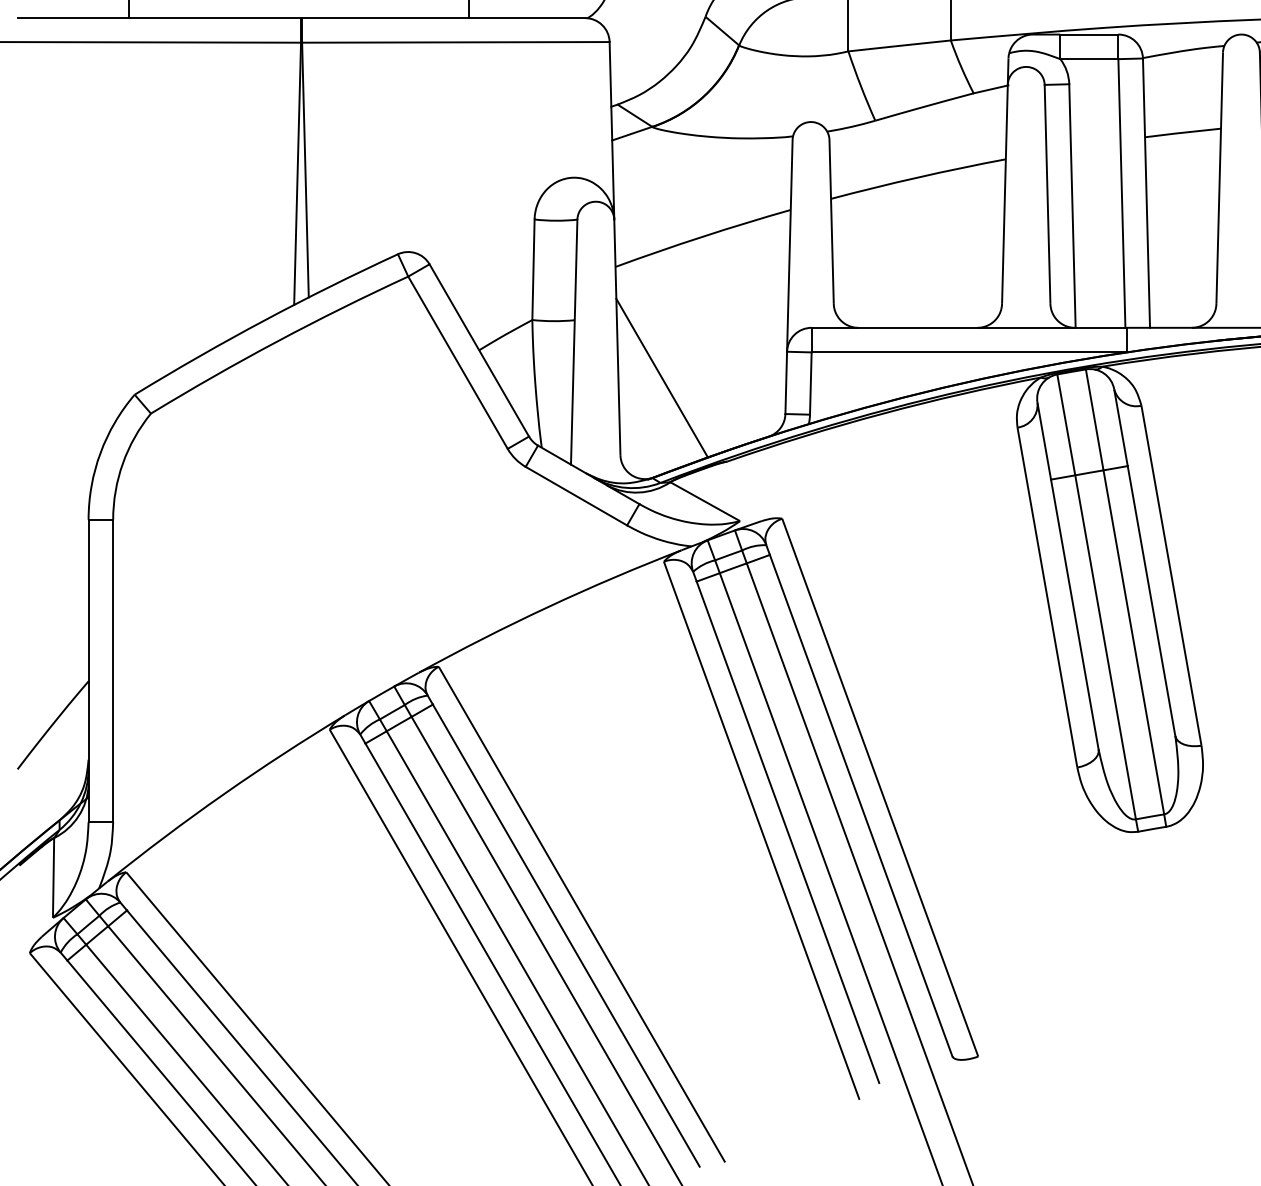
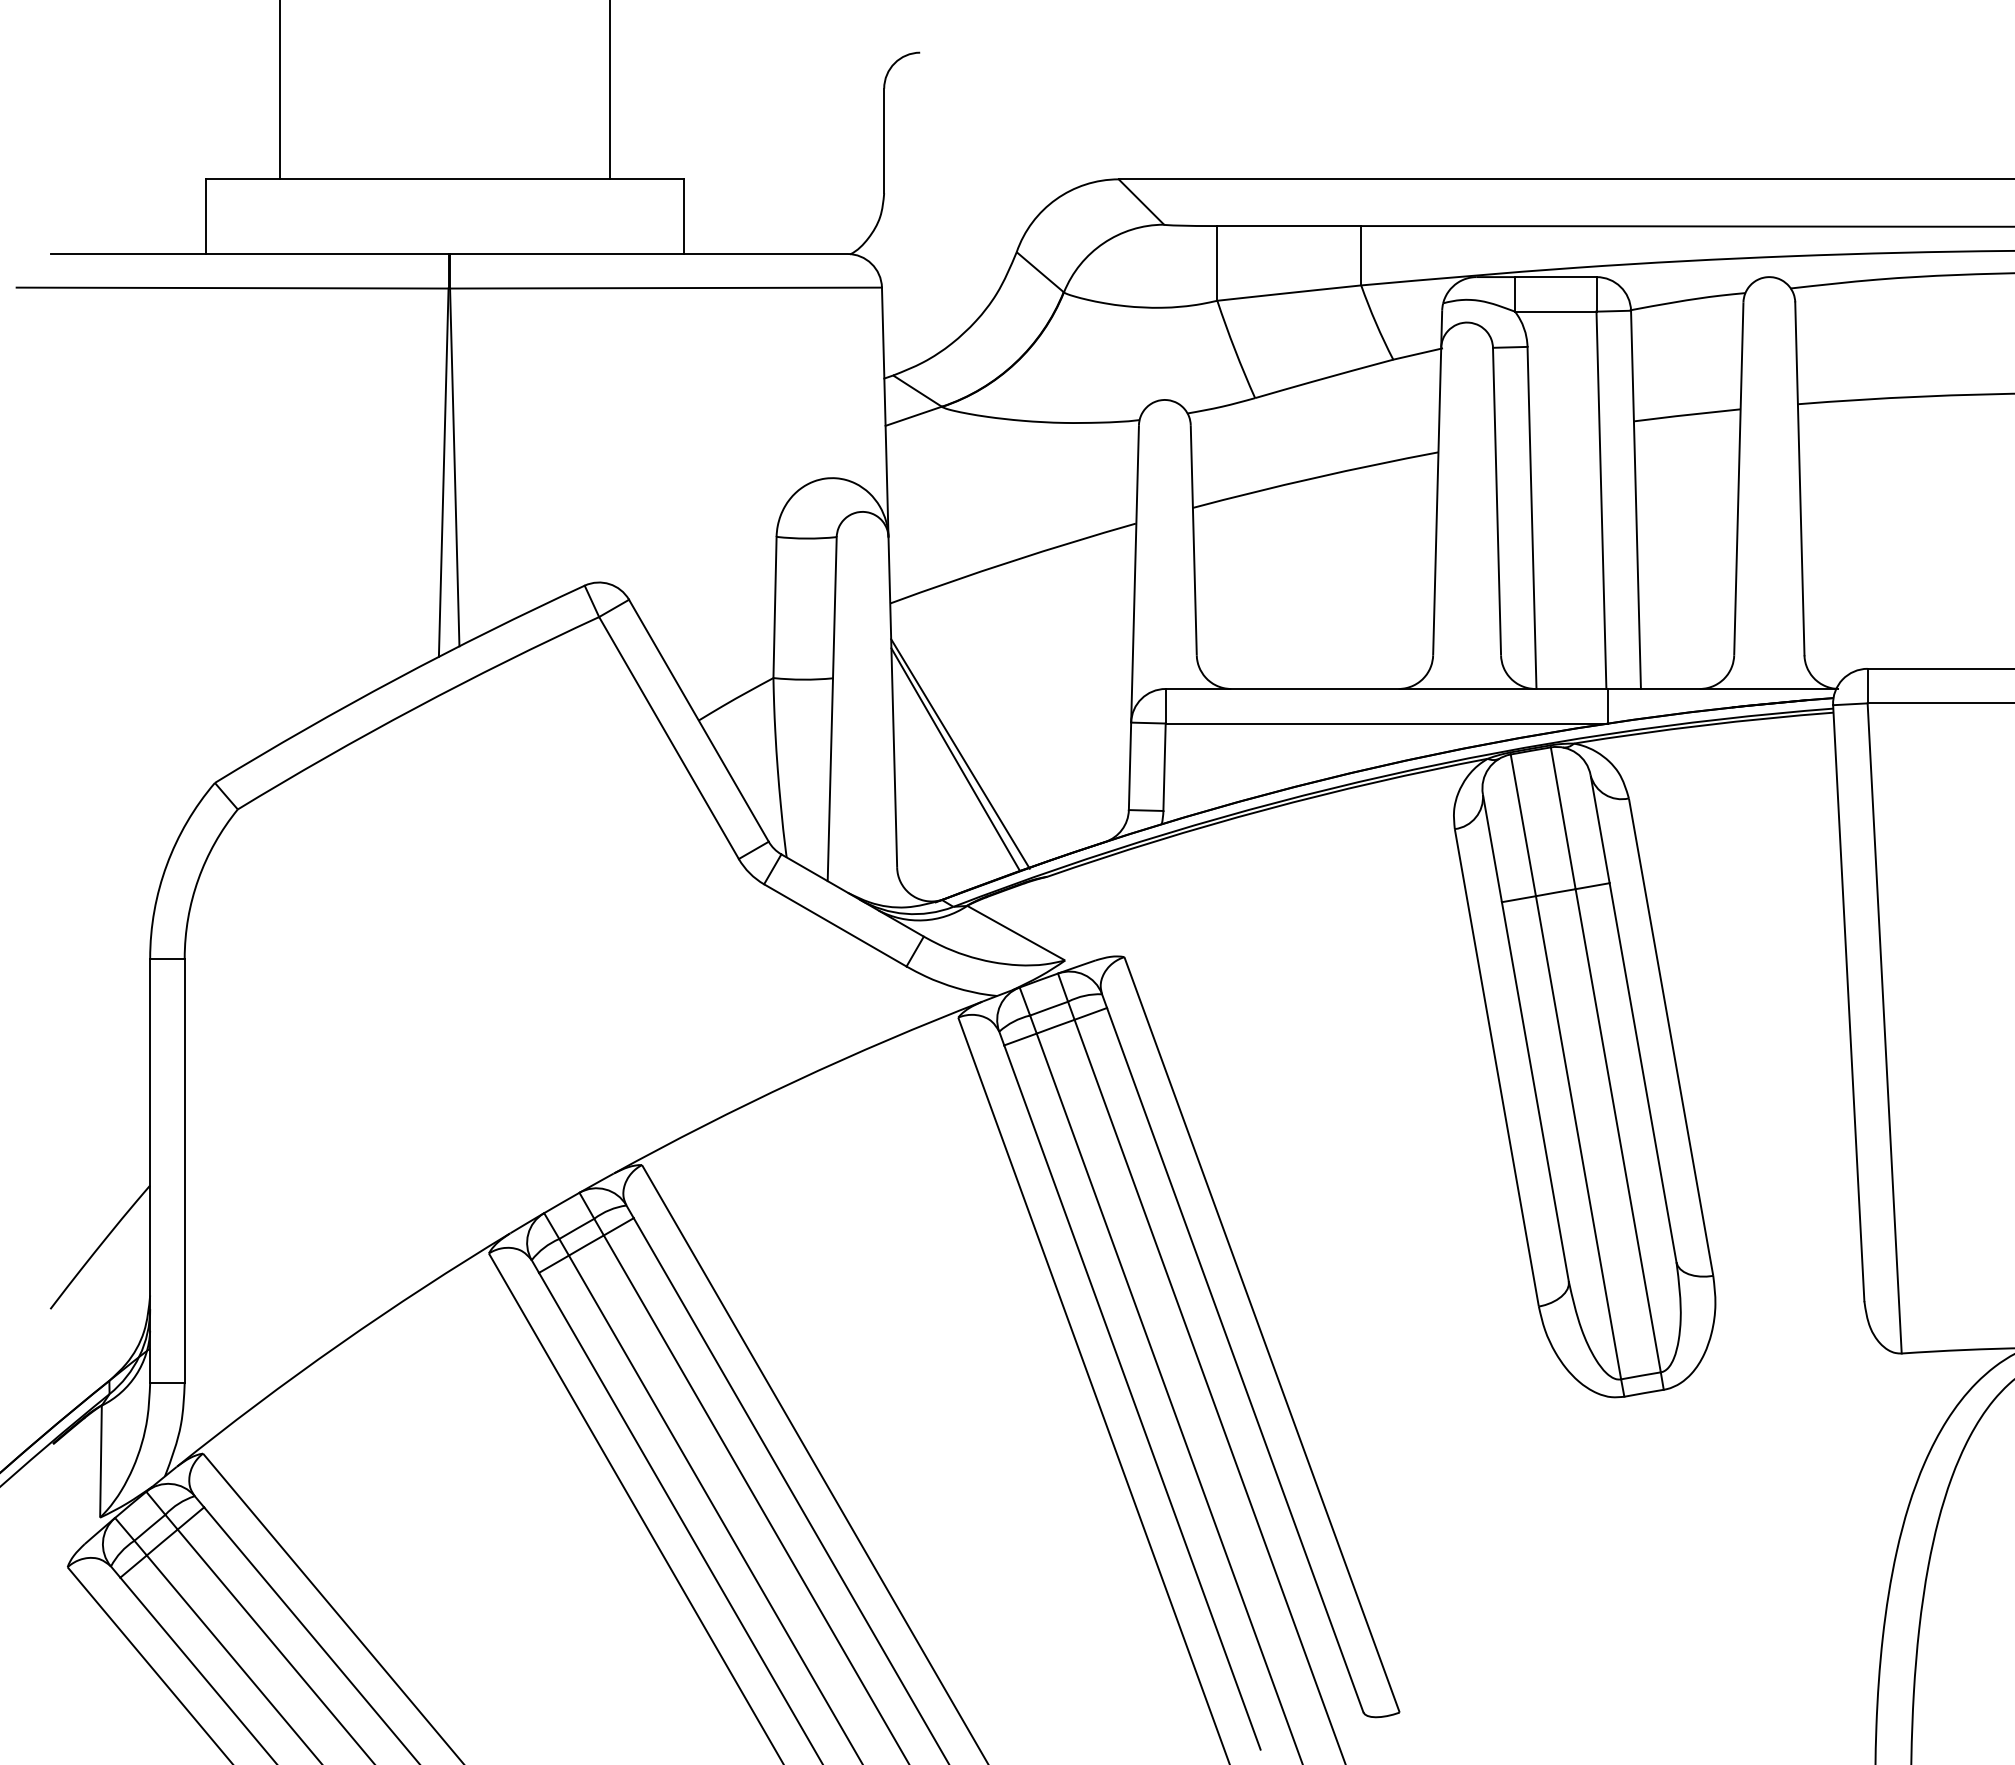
line: (665, 373) -> (960, 753), added

